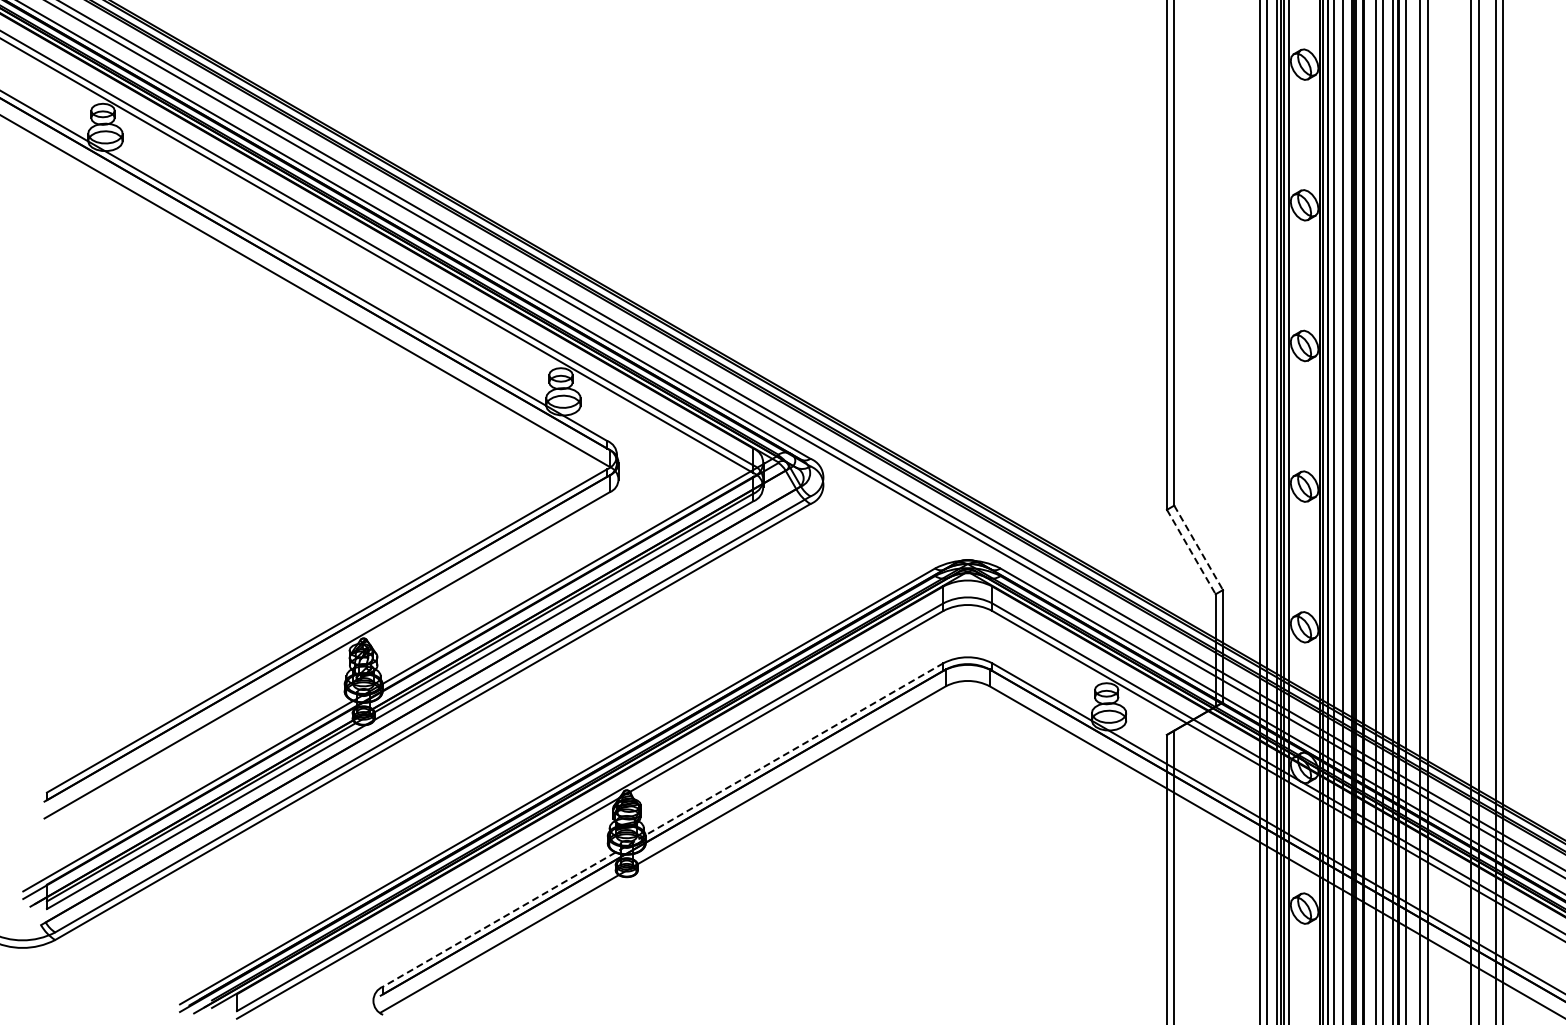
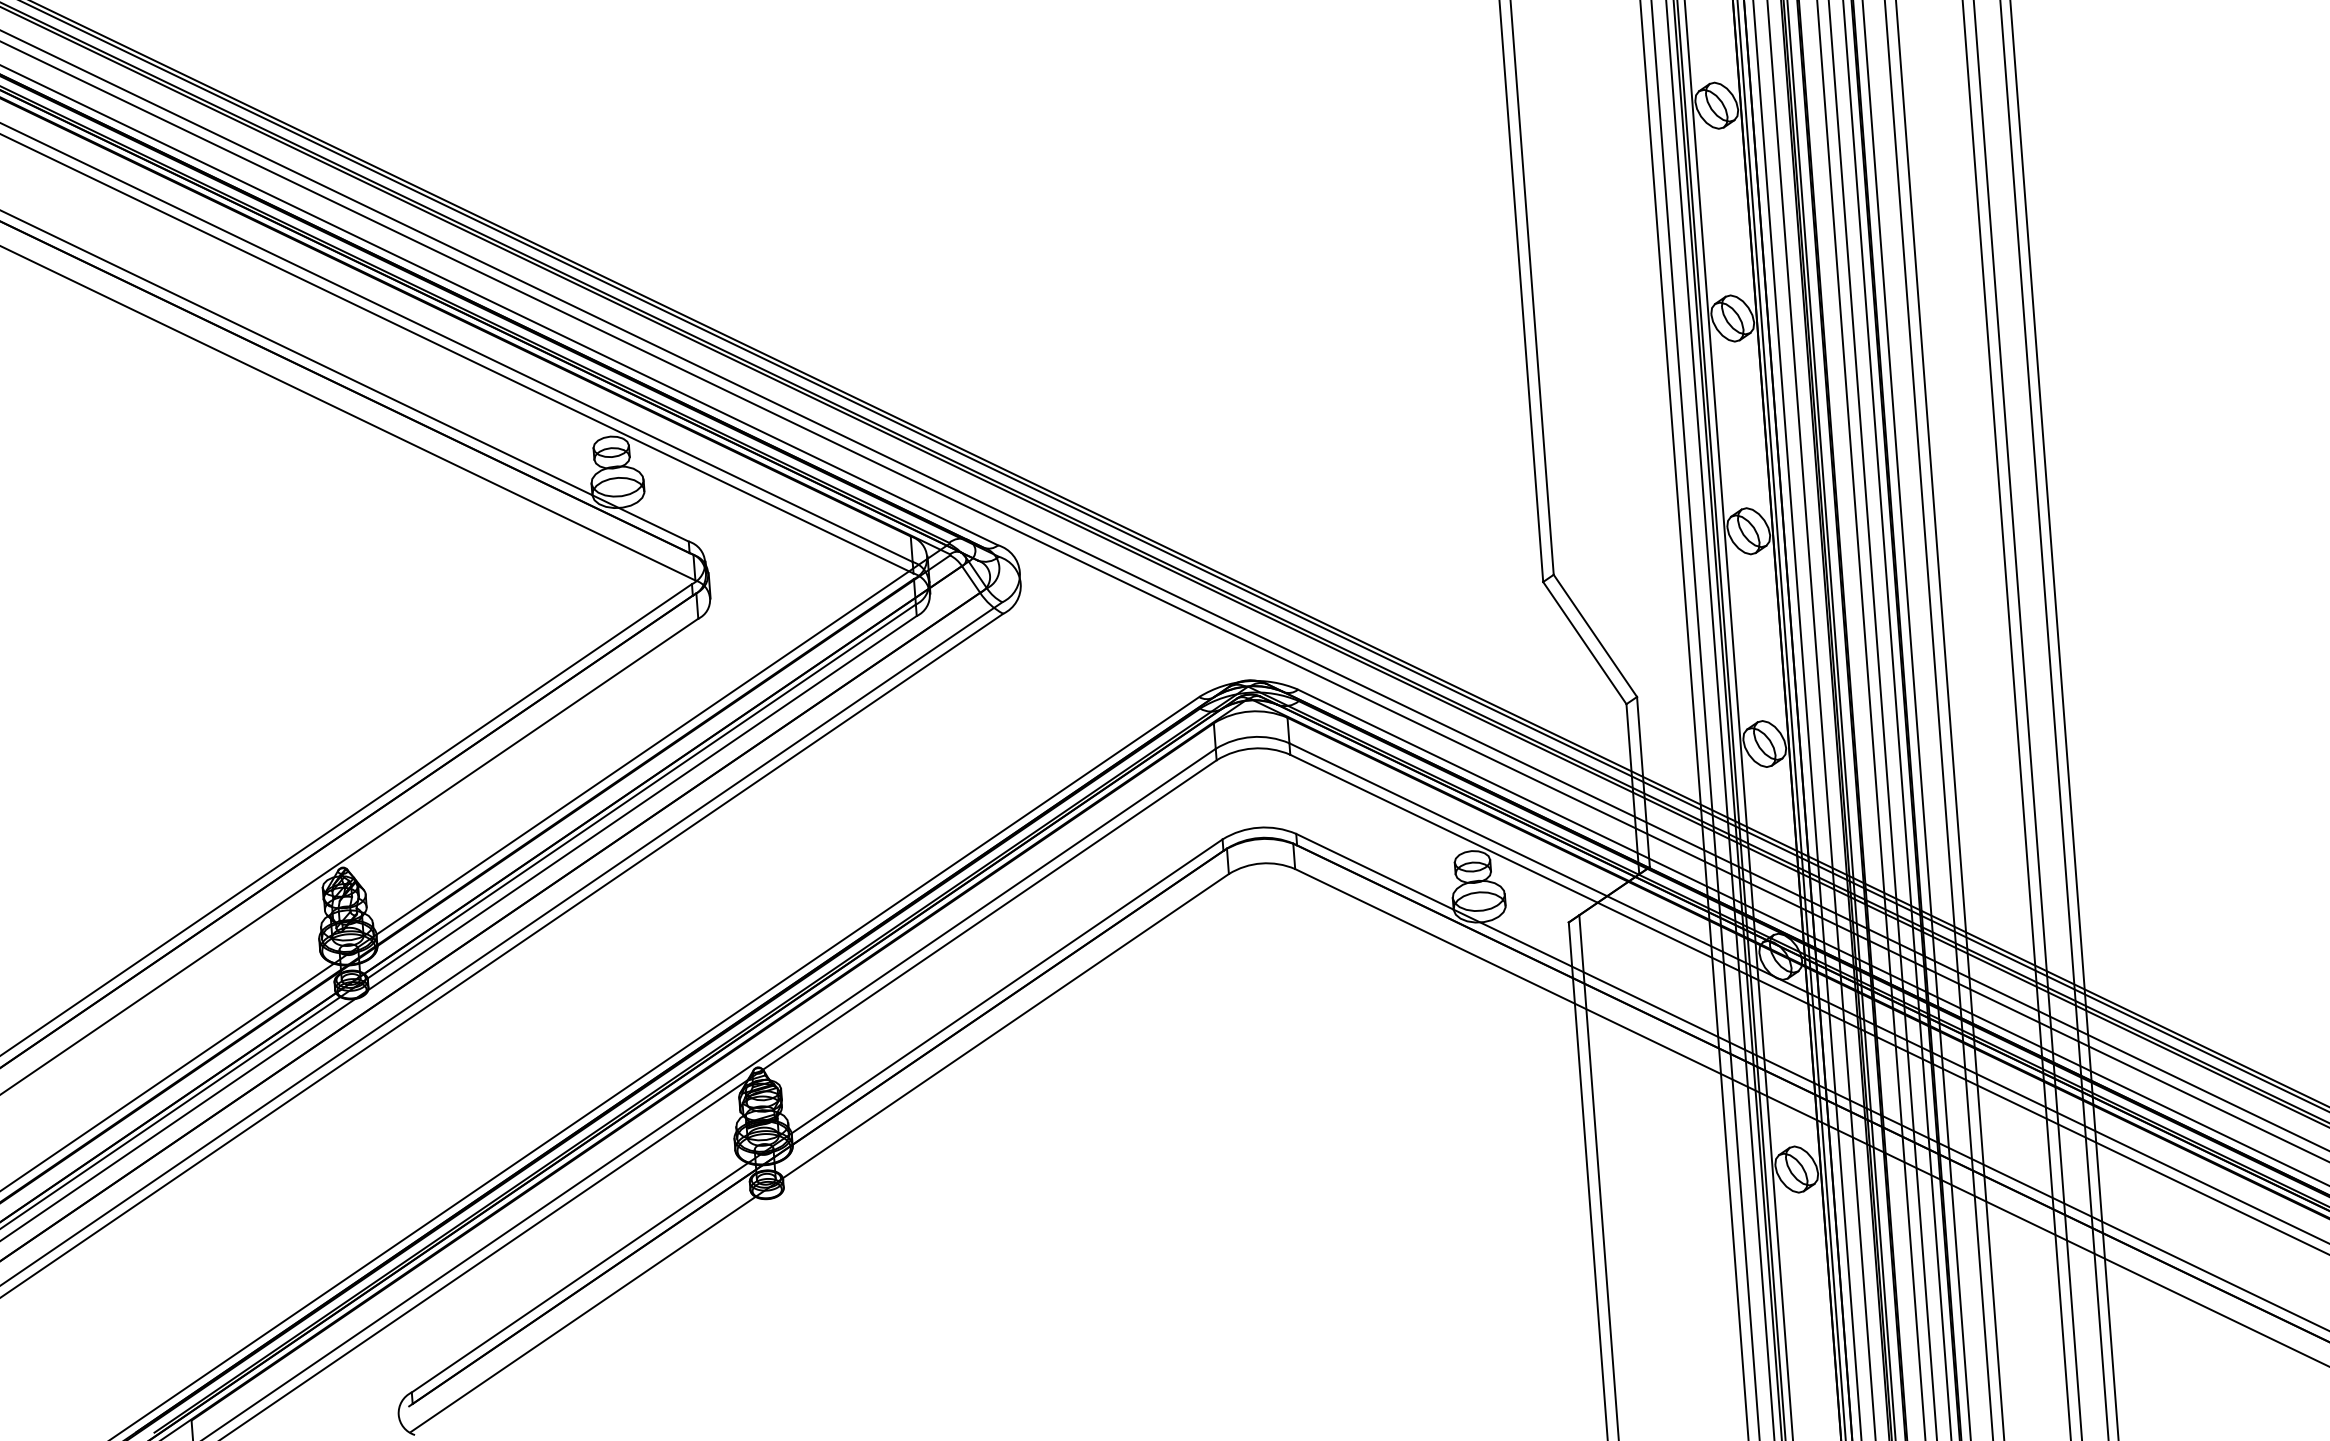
line: (1198, 547) -> (1595, 635), dashed -> solid
line: (1191, 552) -> (1585, 643), dashed -> solid
line: (662, 825) -> (816, 1116), dashed -> solid

